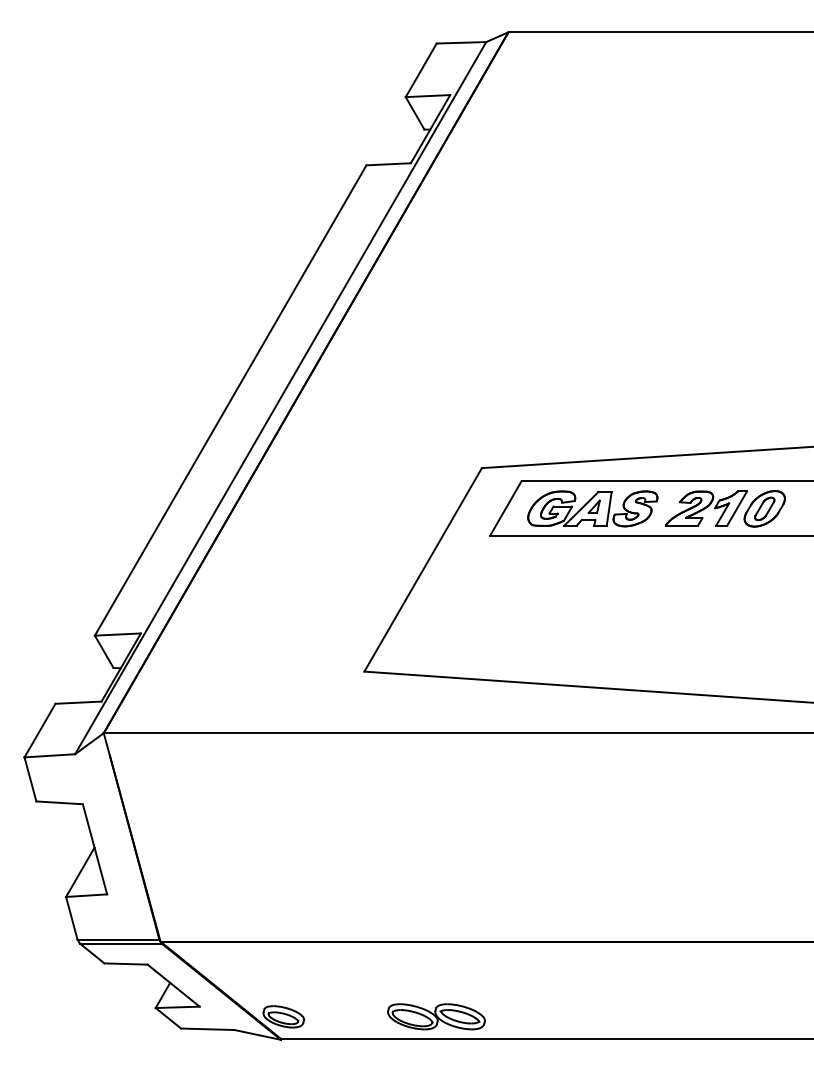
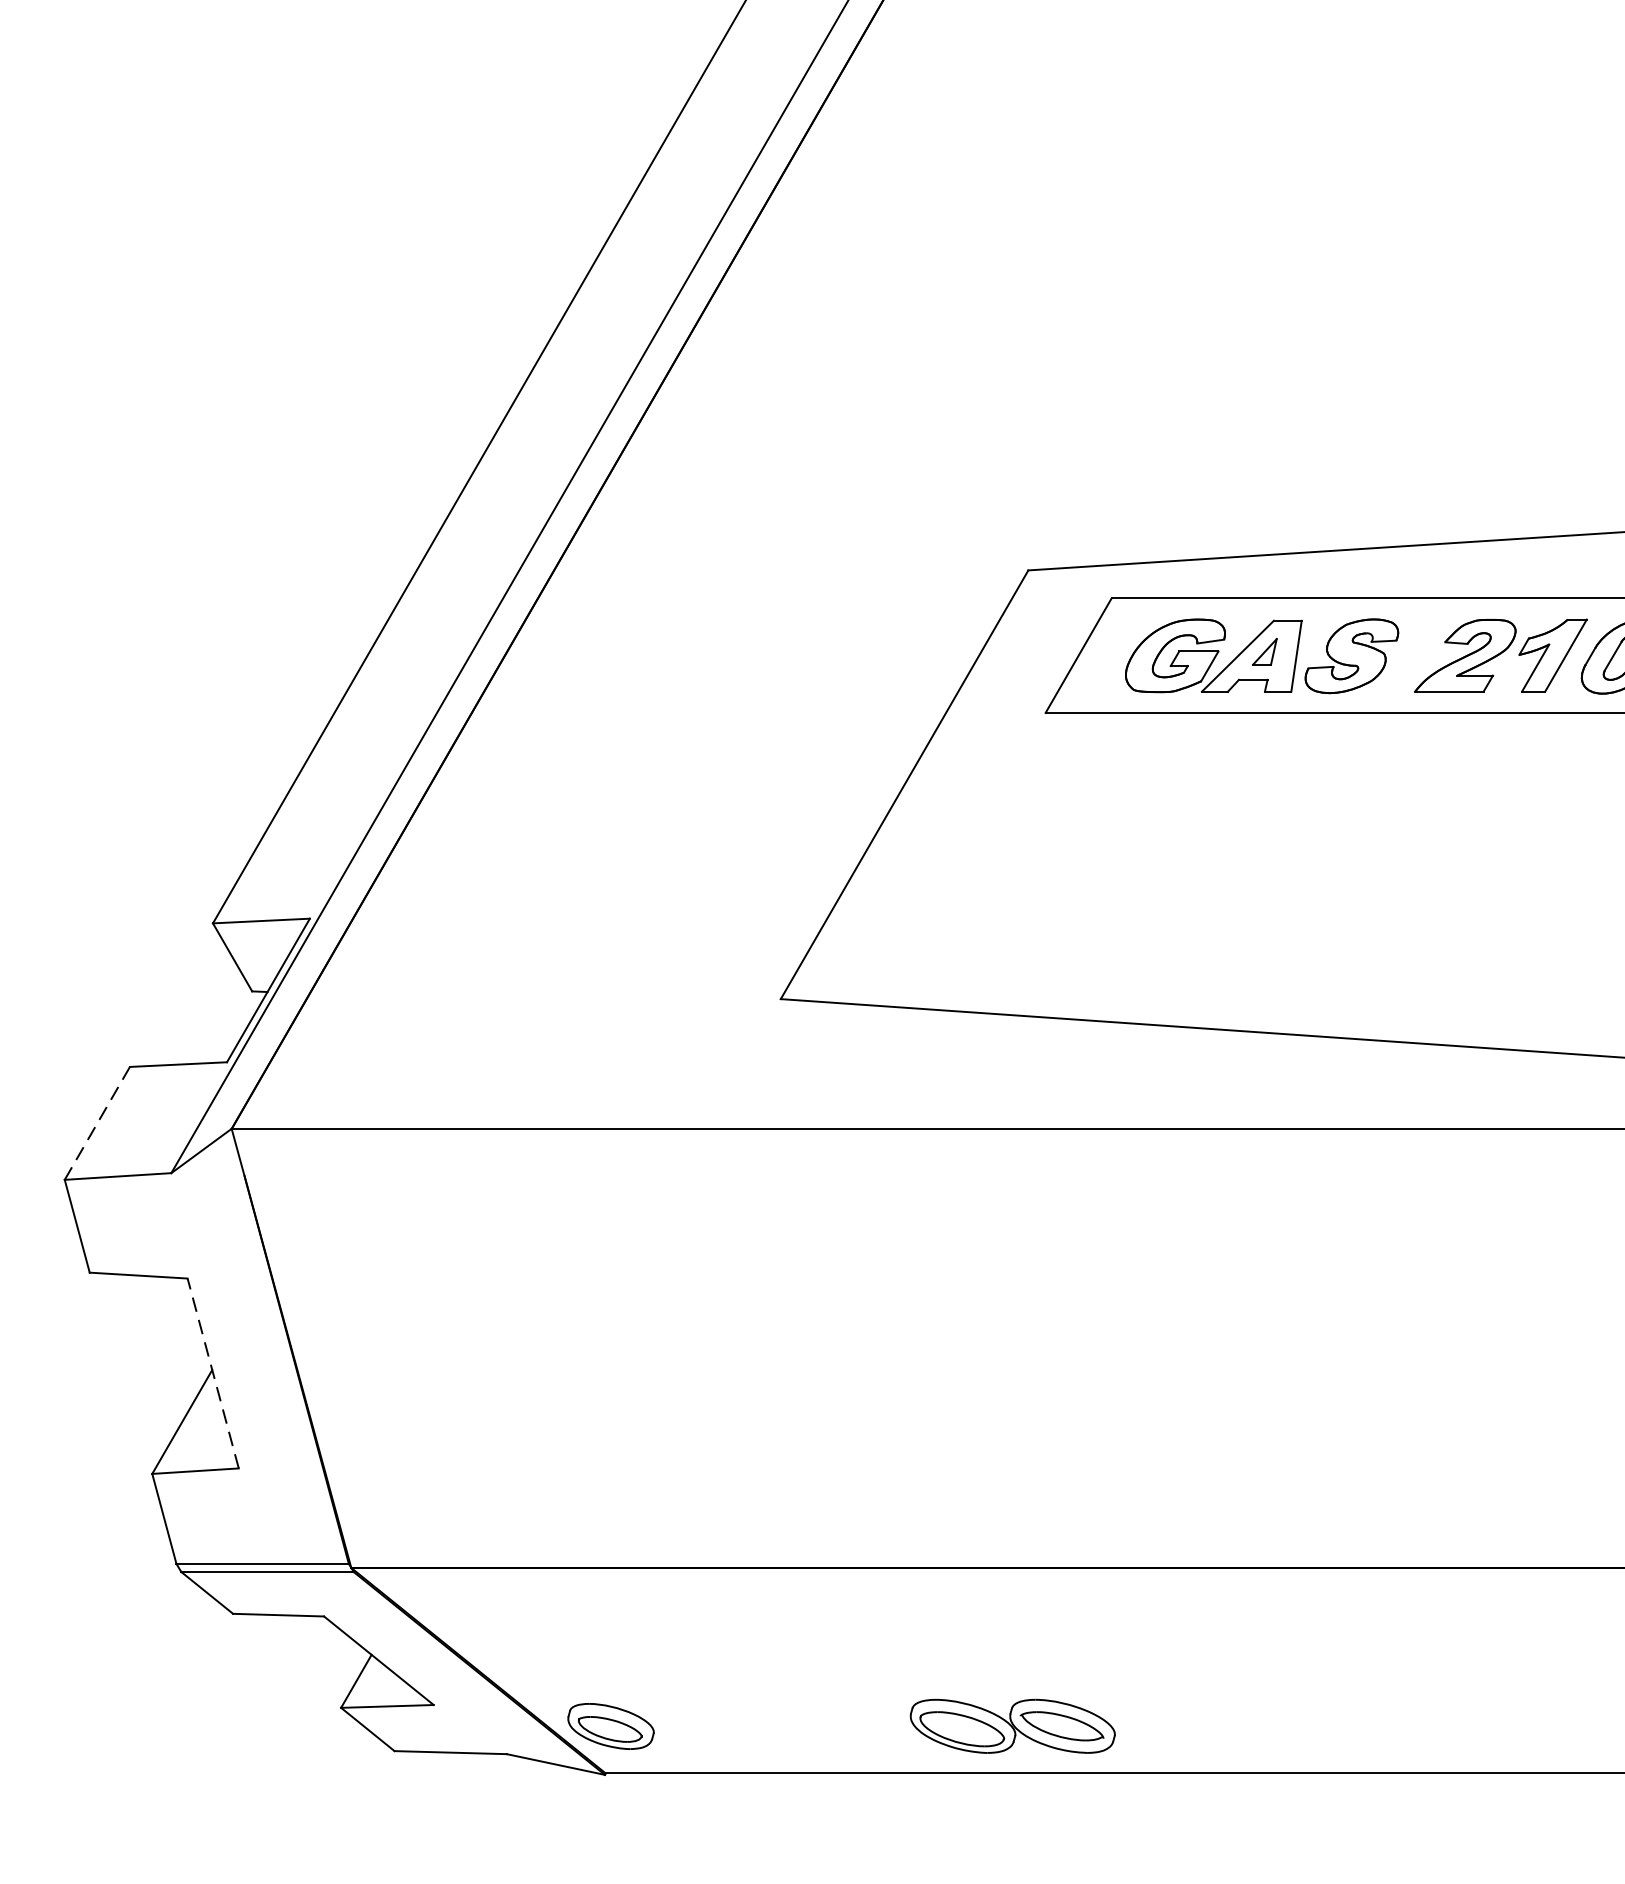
line: (40, 730) -> (98, 1123), solid -> dashed
line: (95, 849) -> (214, 1373), solid -> dashed
part: (436, 1016) -> (1012, 1725), moved

